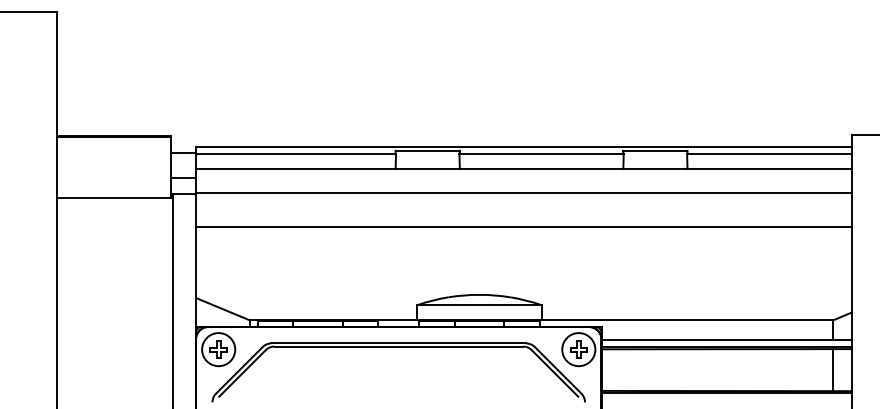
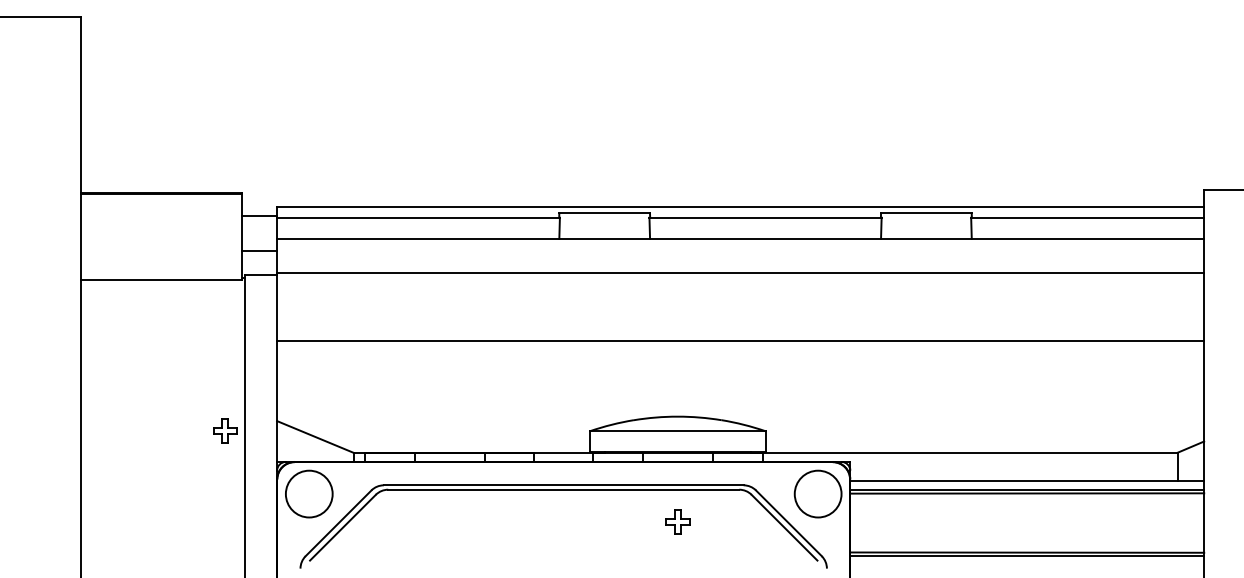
line: (523, 227) -> (740, 341), moved
part: (218, 349) -> (225, 430), moved
part: (578, 349) -> (677, 521), moved
line: (833, 369) -> (1177, 522), removed

